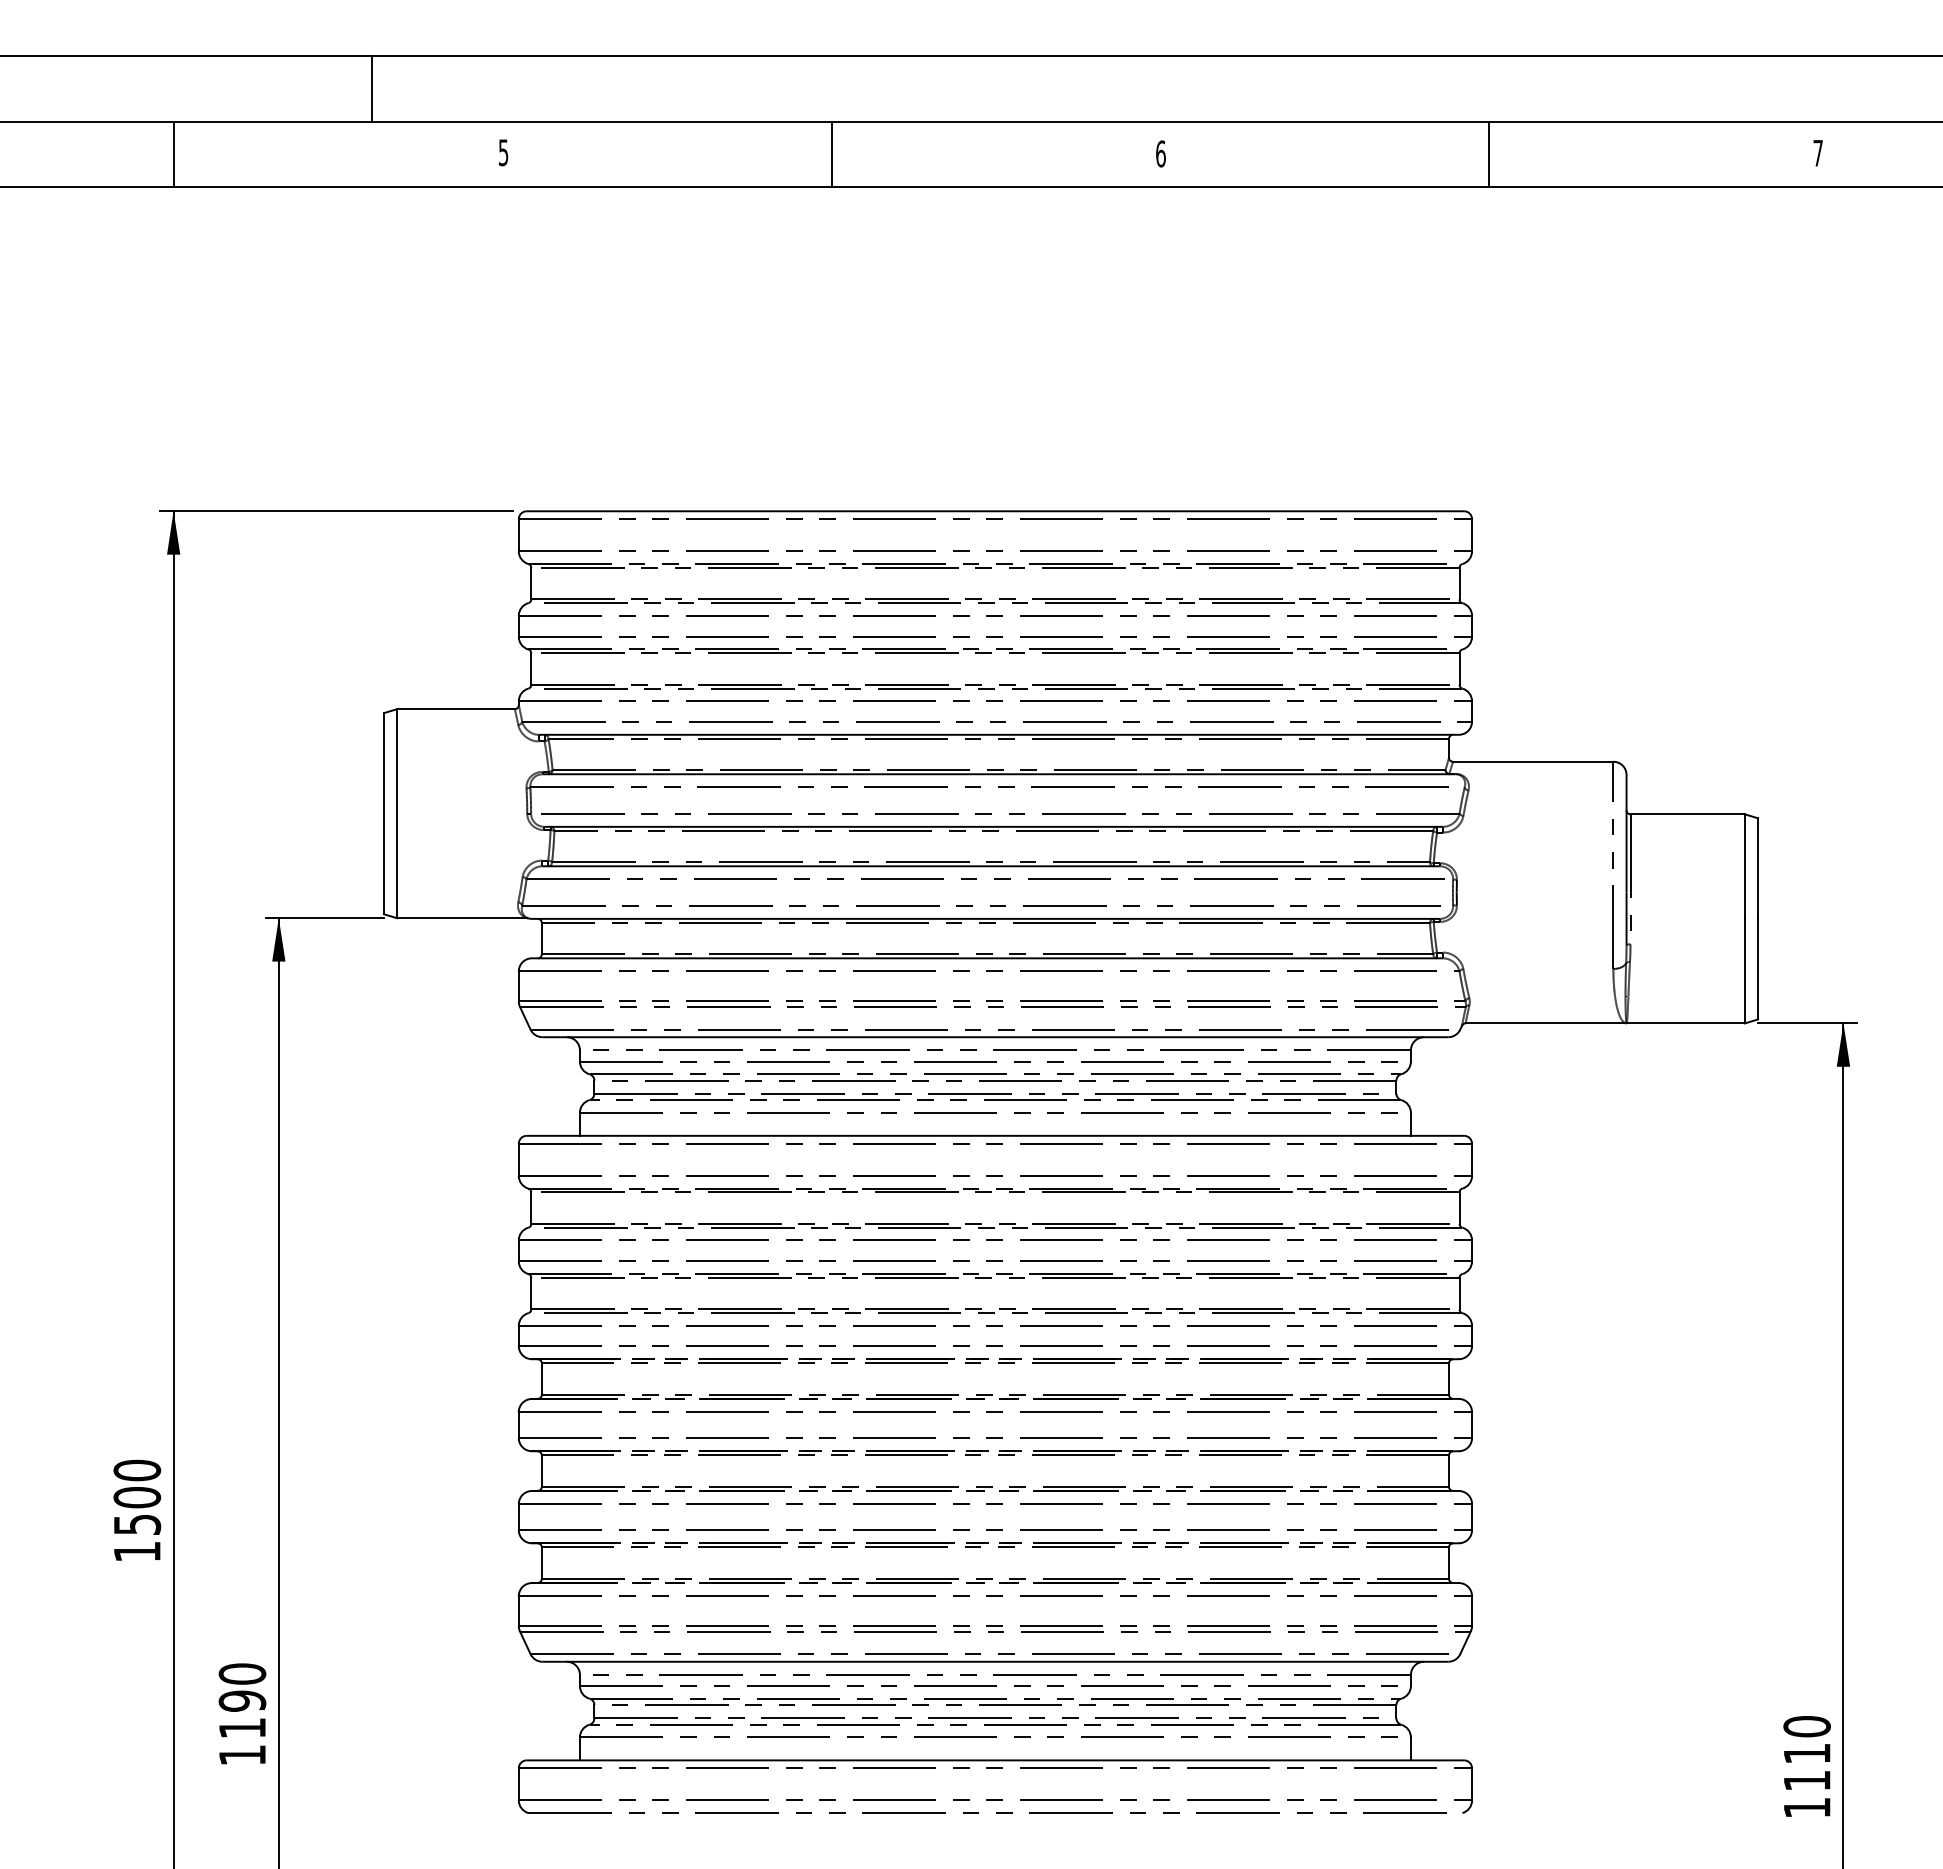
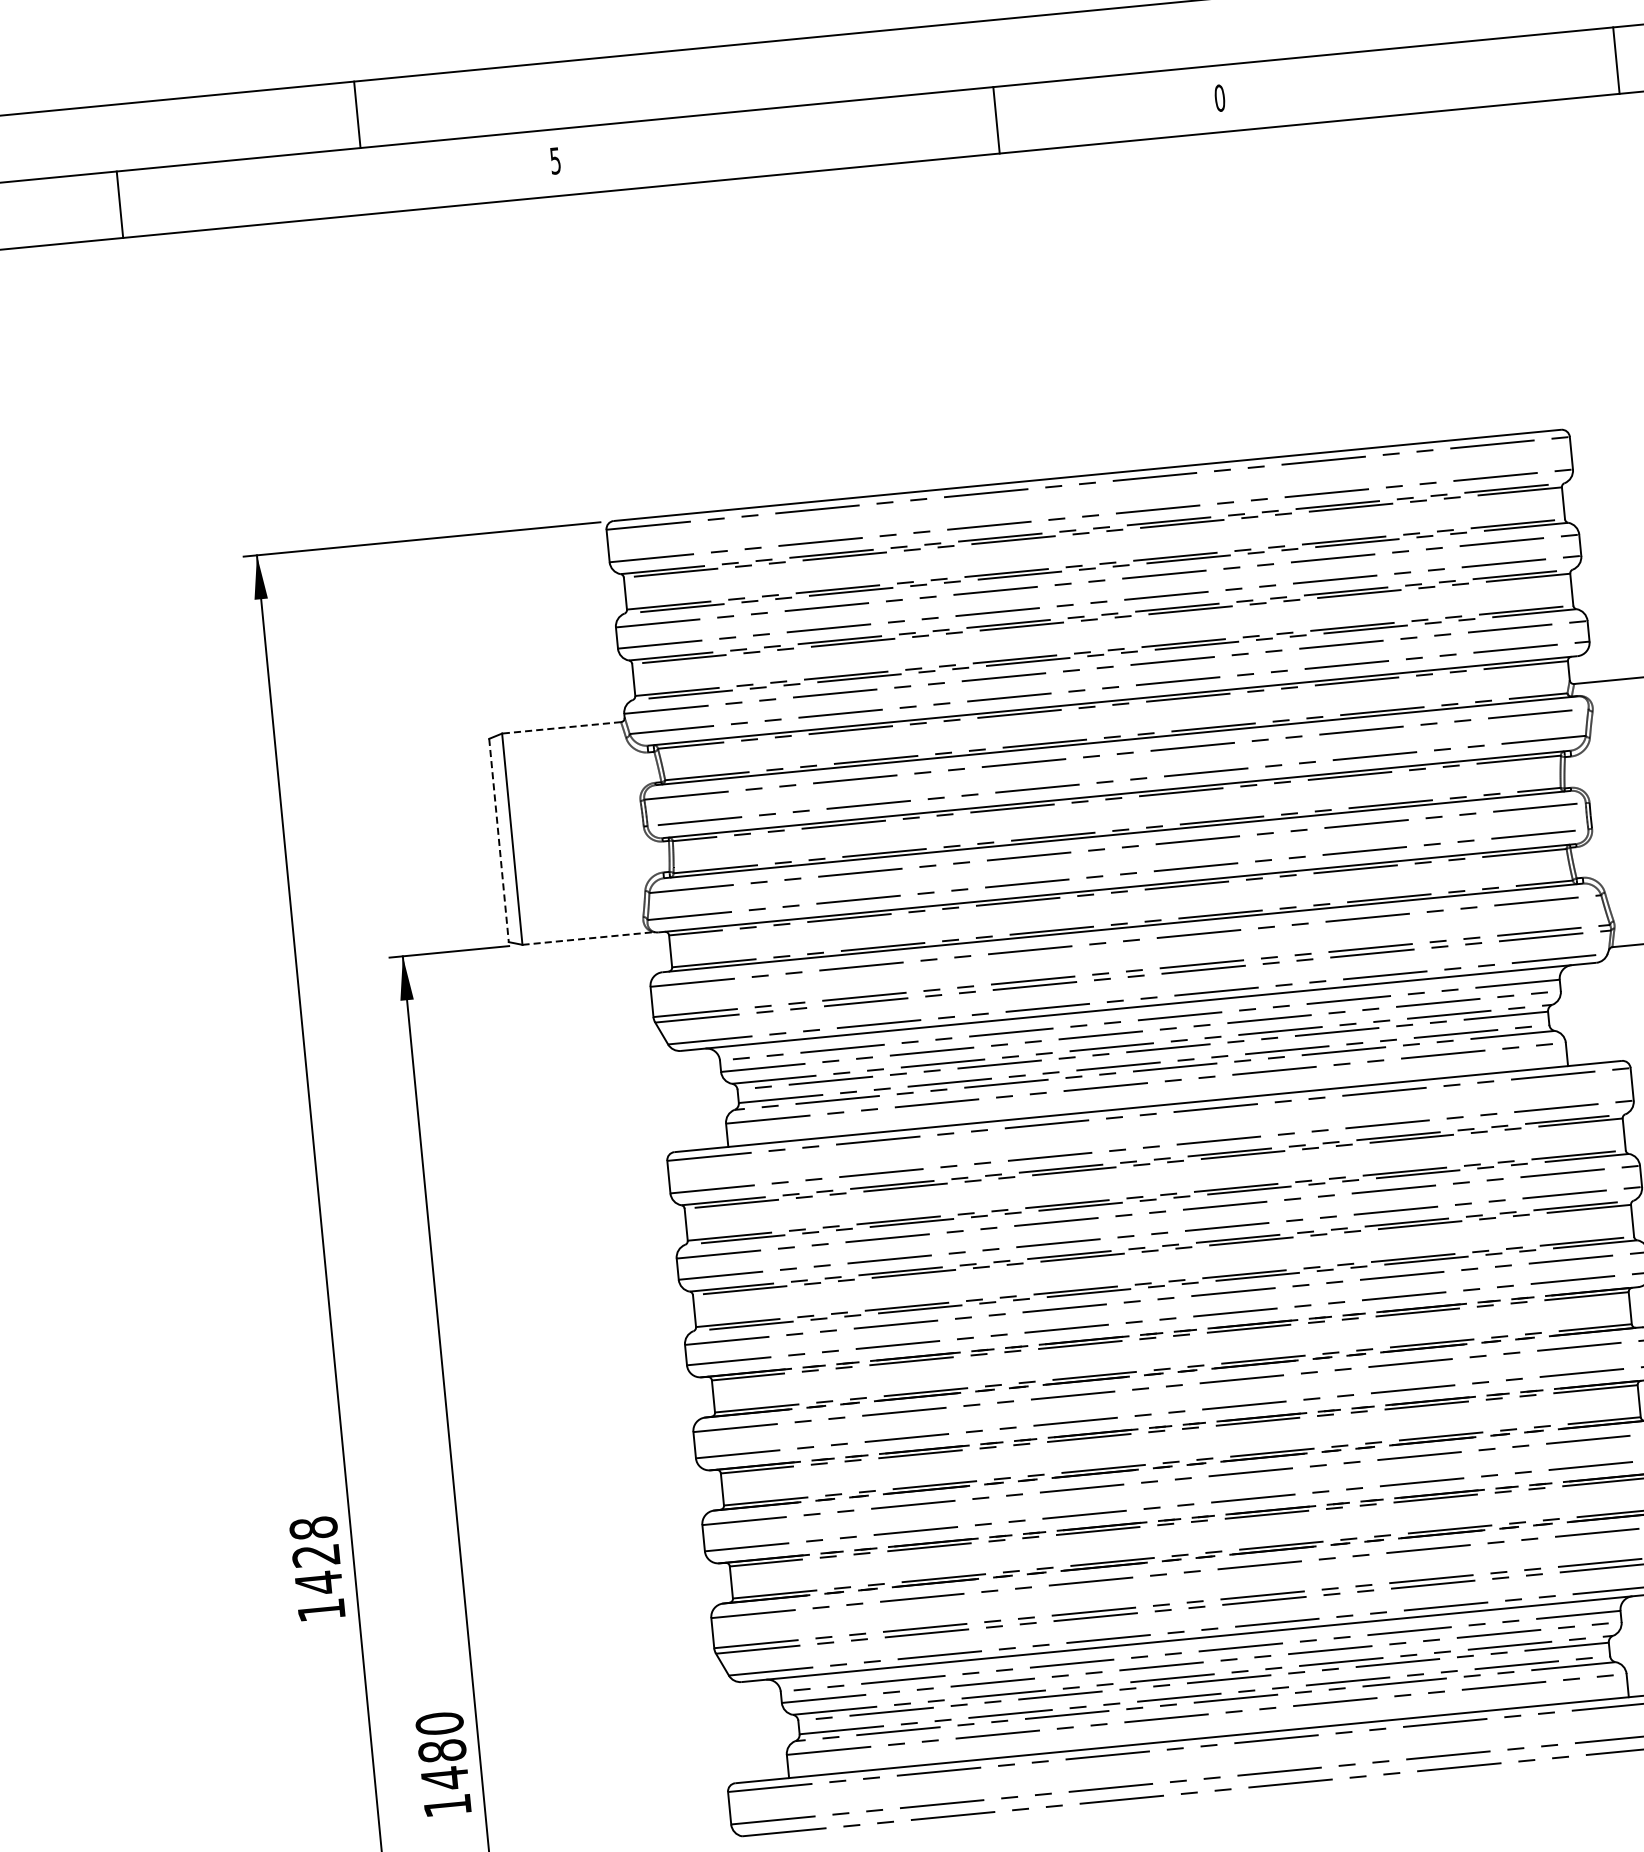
line: (371, 88) -> (357, 114), moved
text: (1160, 153) -> (1219, 97), 6 -> 0
line: (174, 154) -> (120, 204), moved
line: (831, 154) -> (996, 120), moved
line: (1489, 154) -> (1616, 60), moved
line: (456, 709) -> (562, 728), solid -> dashed
line: (384, 813) -> (499, 840), solid -> dashed
line: (462, 918) -> (588, 938), solid -> dashed
text: (137, 1497) -> (316, 1555), 1500 -> 1428
text: (242, 1714) -> (443, 1764), 1190 -> 1480

